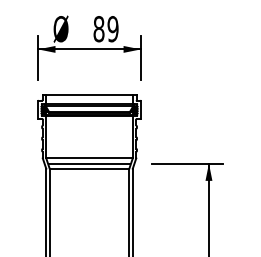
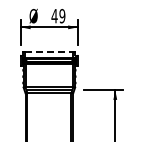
text: (98, 27) -> (54, 15), 89 -> 49
line: (89, 94) -> (49, 52), solid -> dashed

